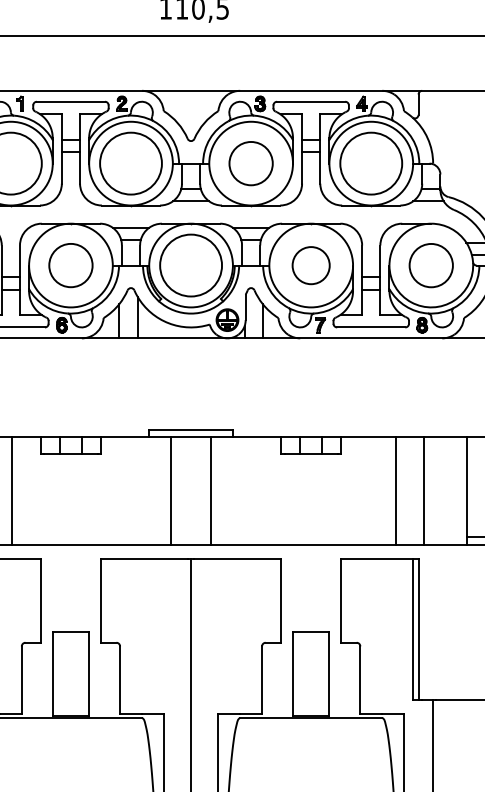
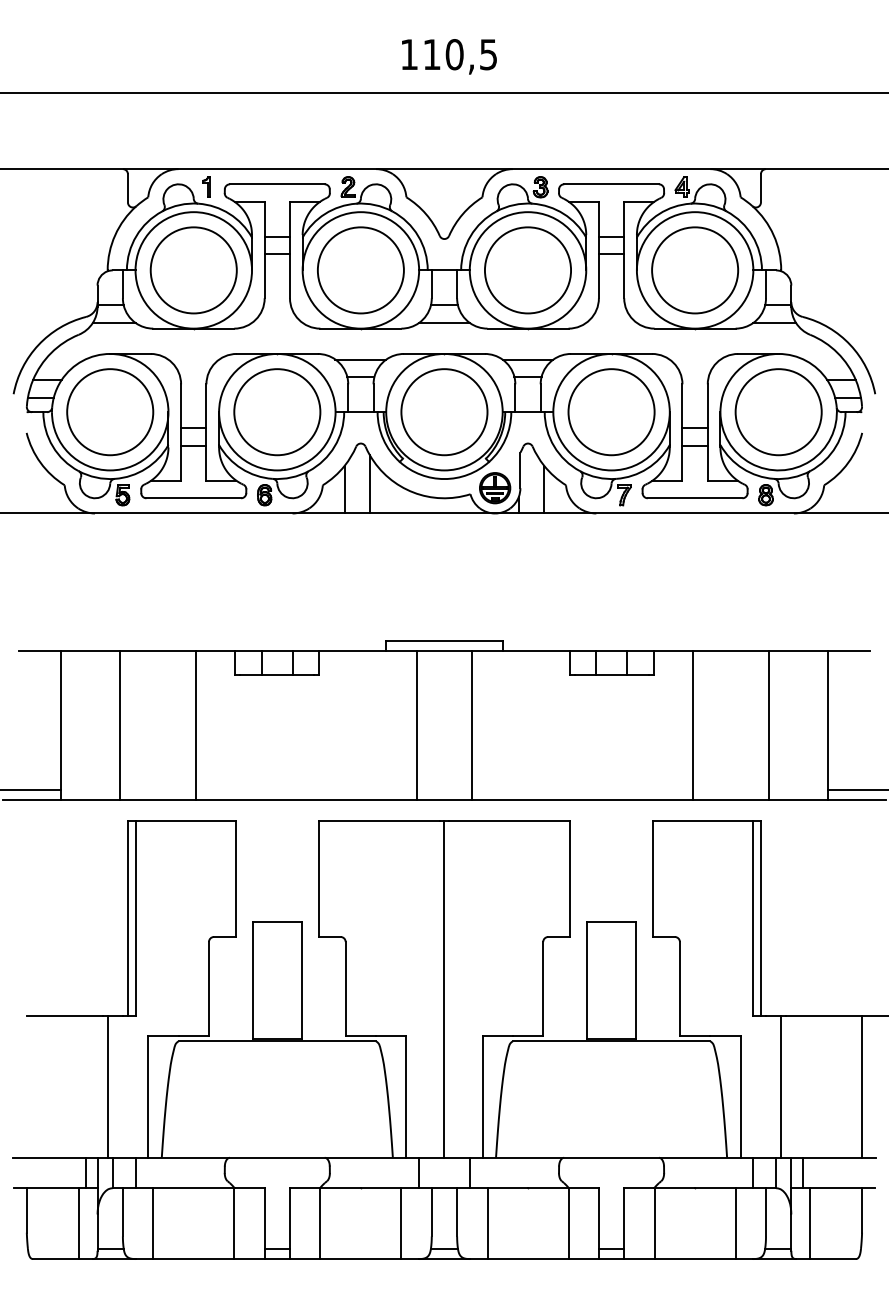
circle: (250, 163) -> (527, 270), size x1.43
circle: (71, 265) -> (277, 412), size x1.43
circle: (311, 265) -> (611, 412), size x1.67
circle: (431, 265) -> (778, 412), size x1.43
line: (396, 490) -> (693, 725), moved

